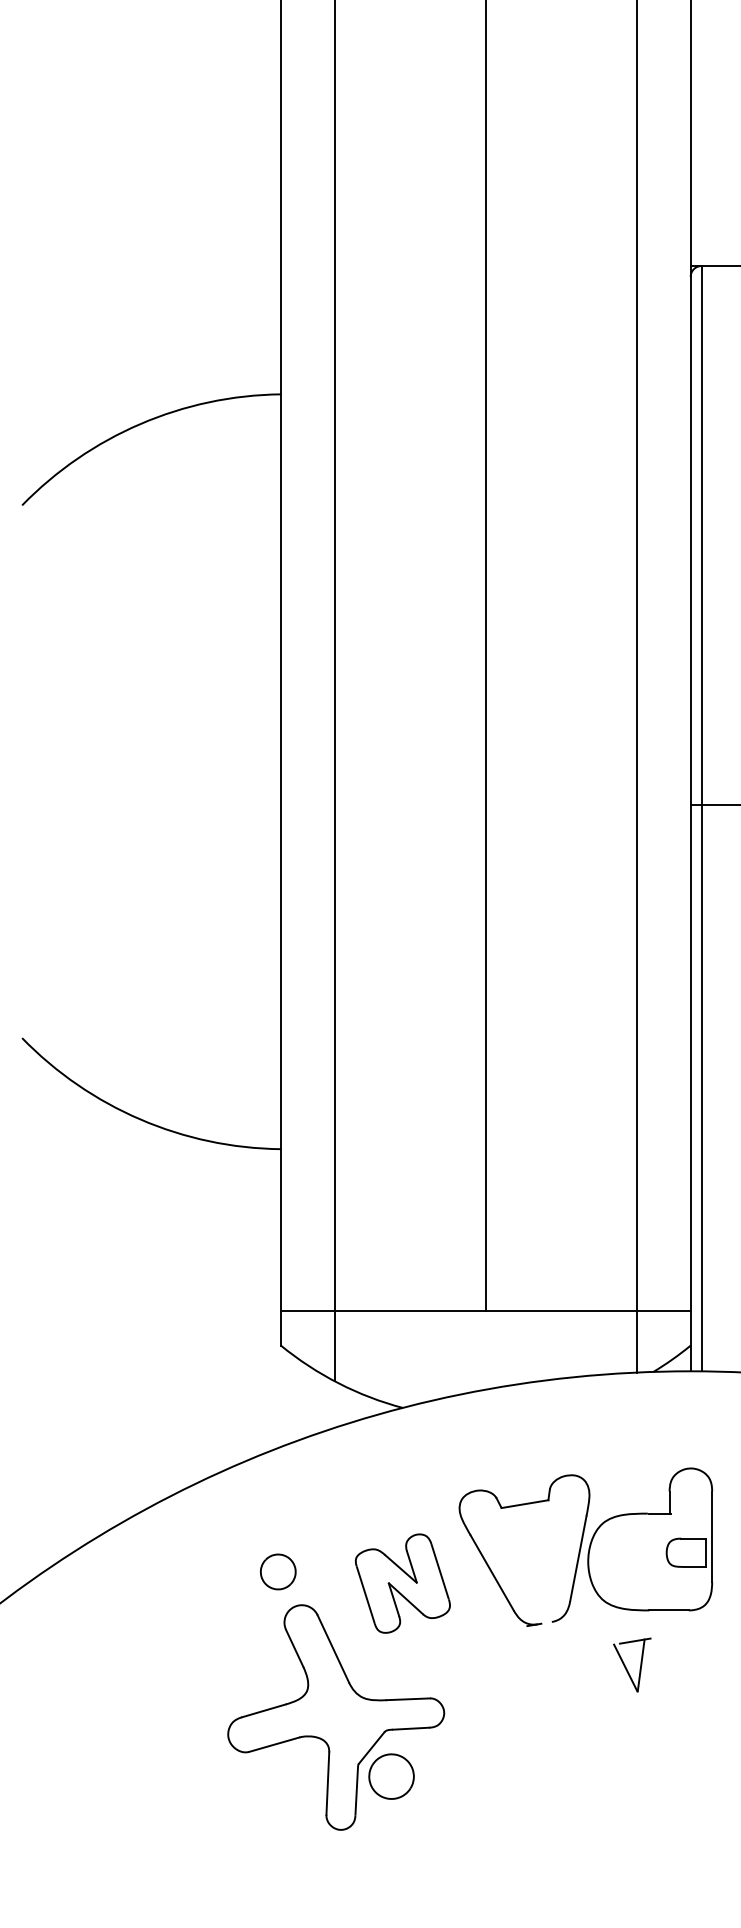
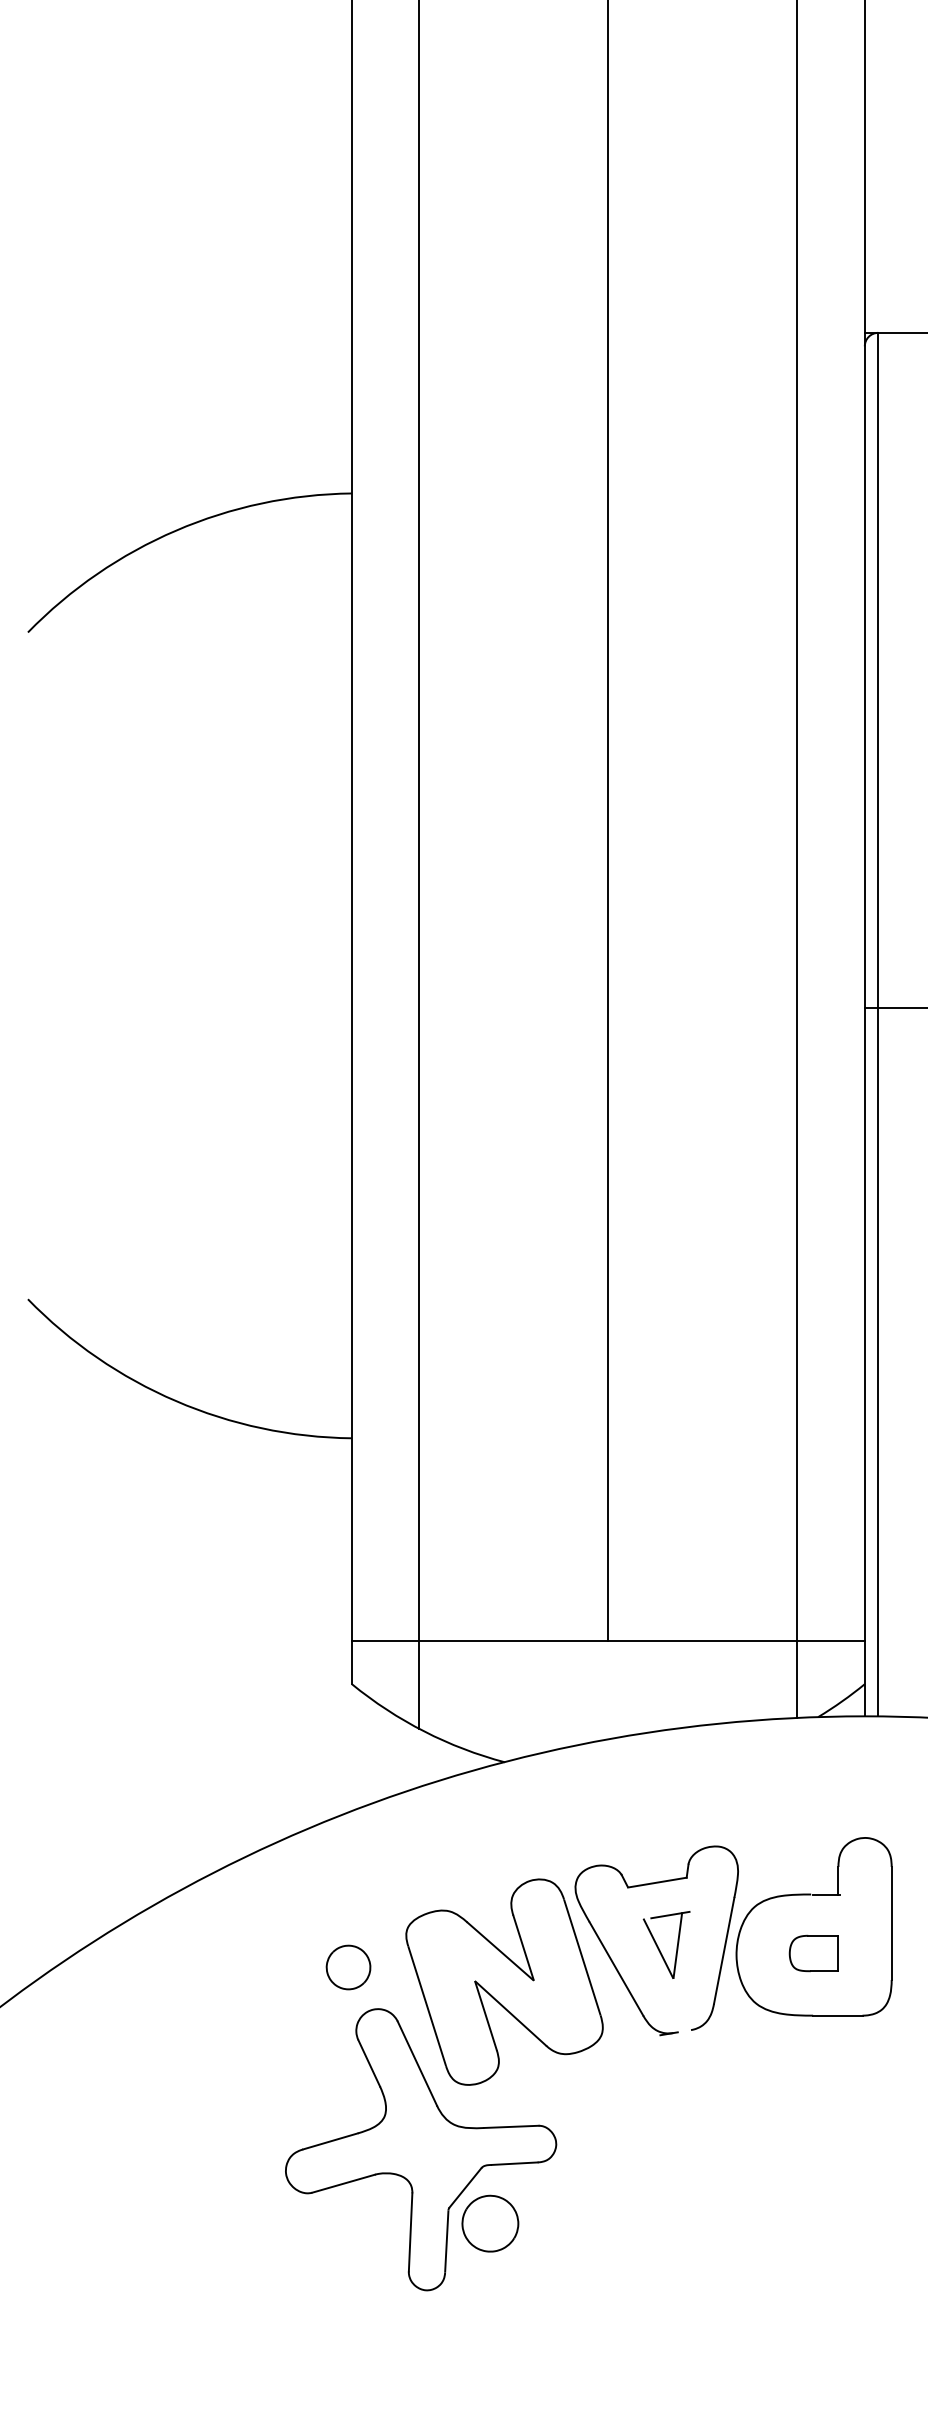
part: (685, 1552) -> (813, 1953), moved
part: (402, 1583) -> (504, 1981), size x1.67
part: (626, 1667) -> (659, 1948), moved

